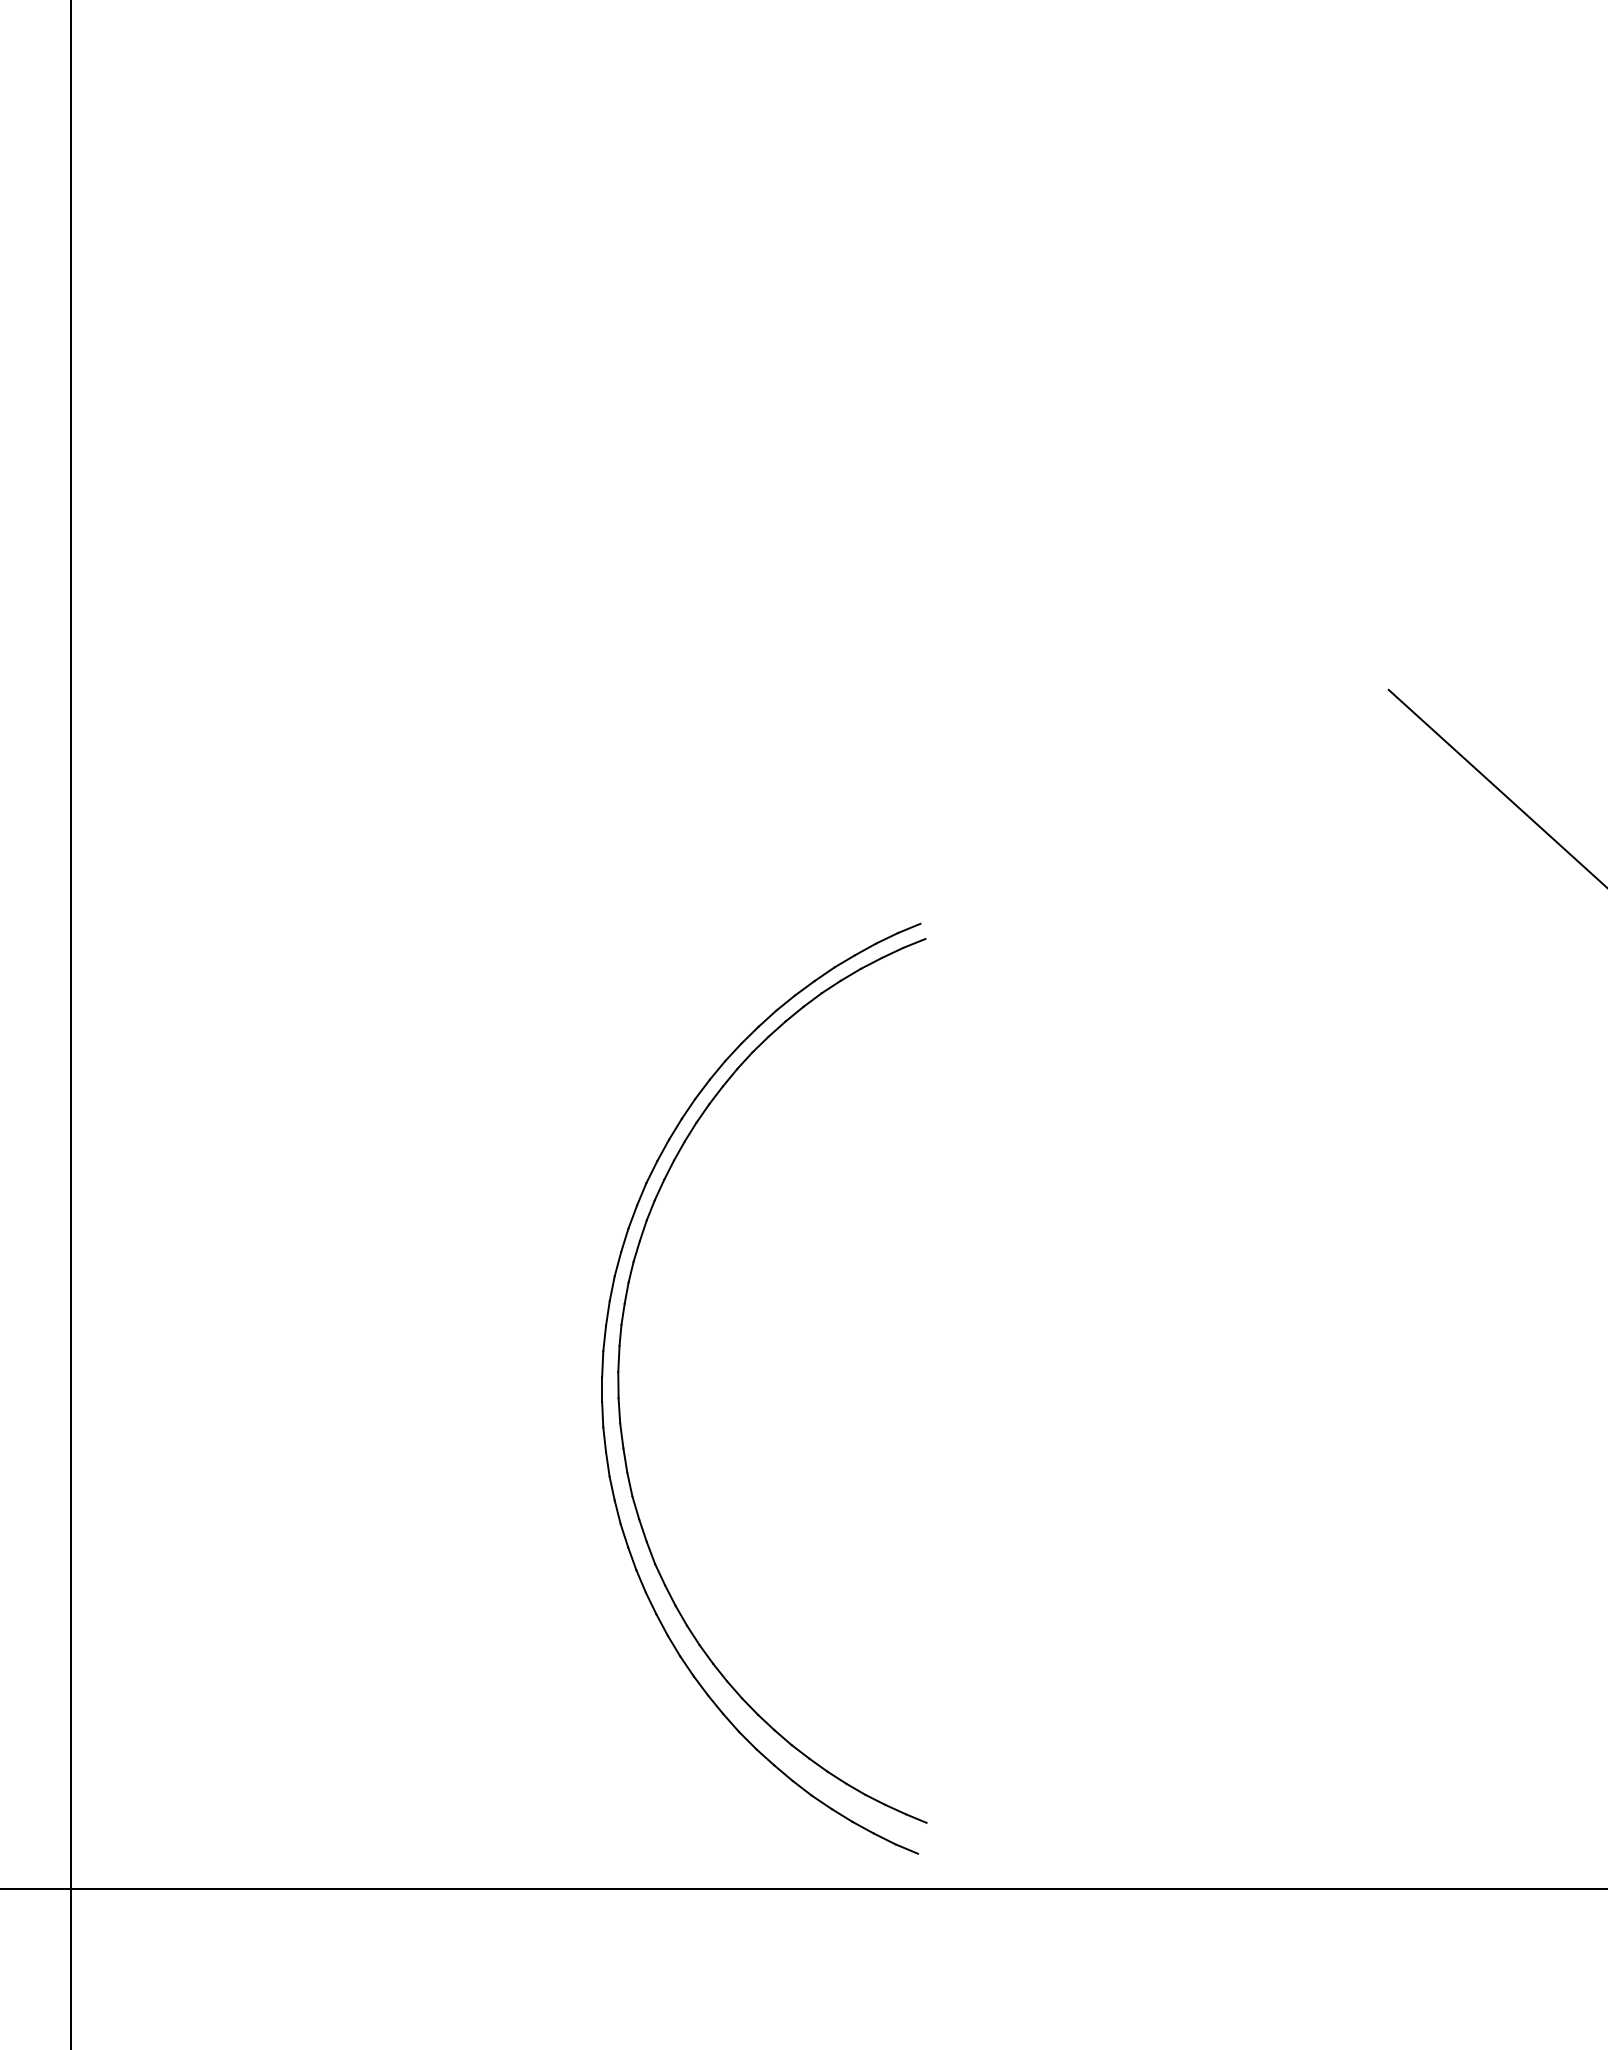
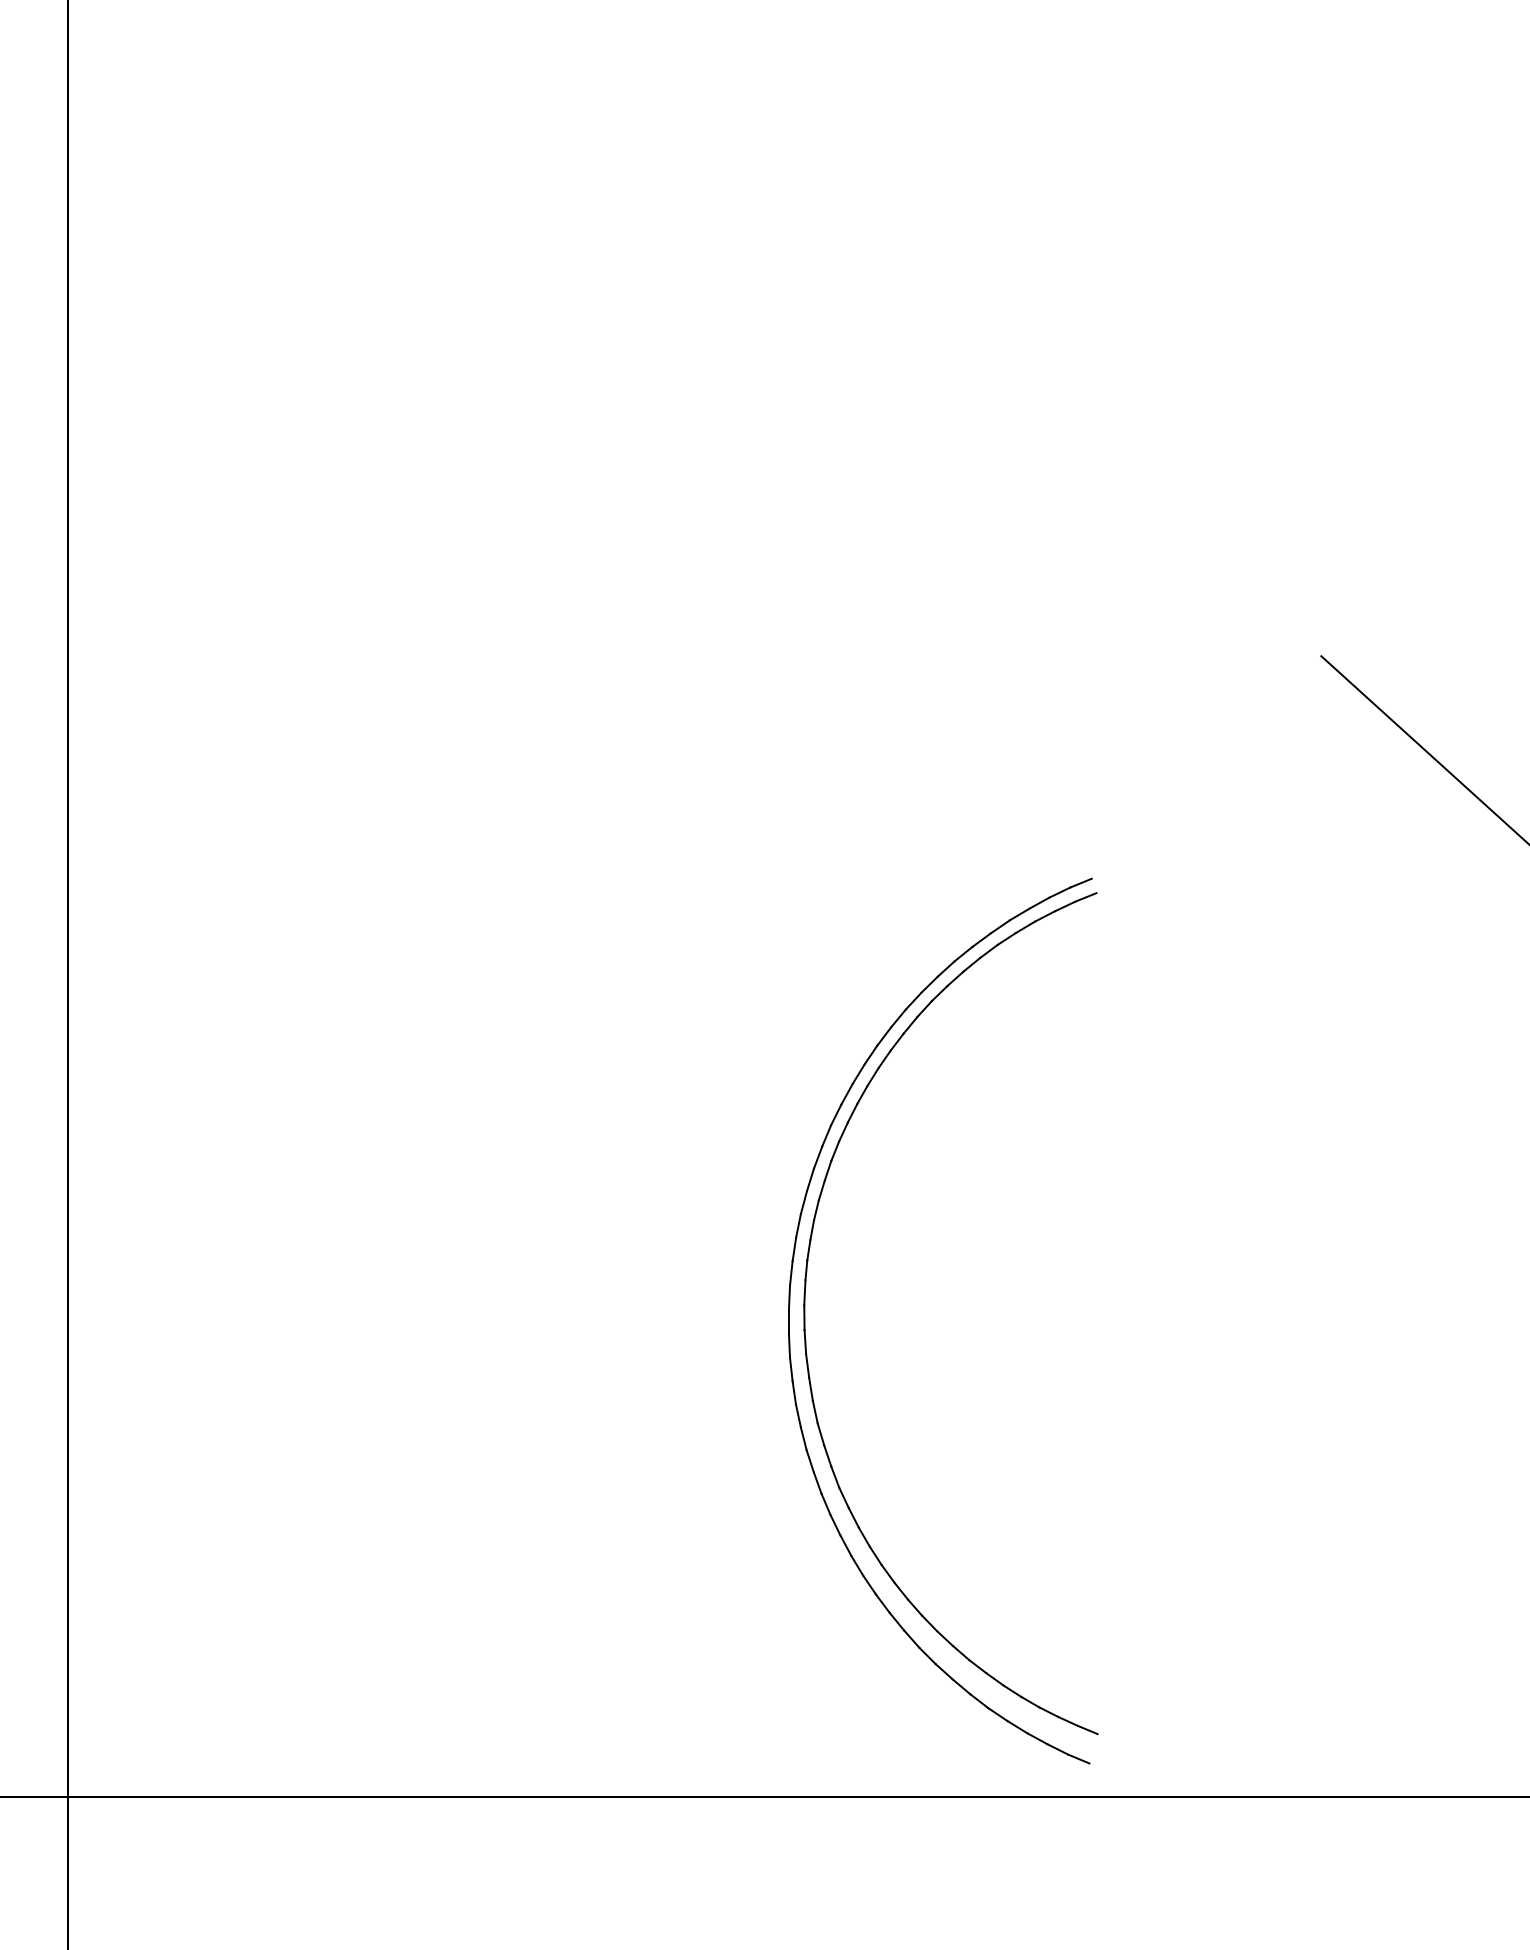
part: (619, 1388) -> (805, 1320), moved

